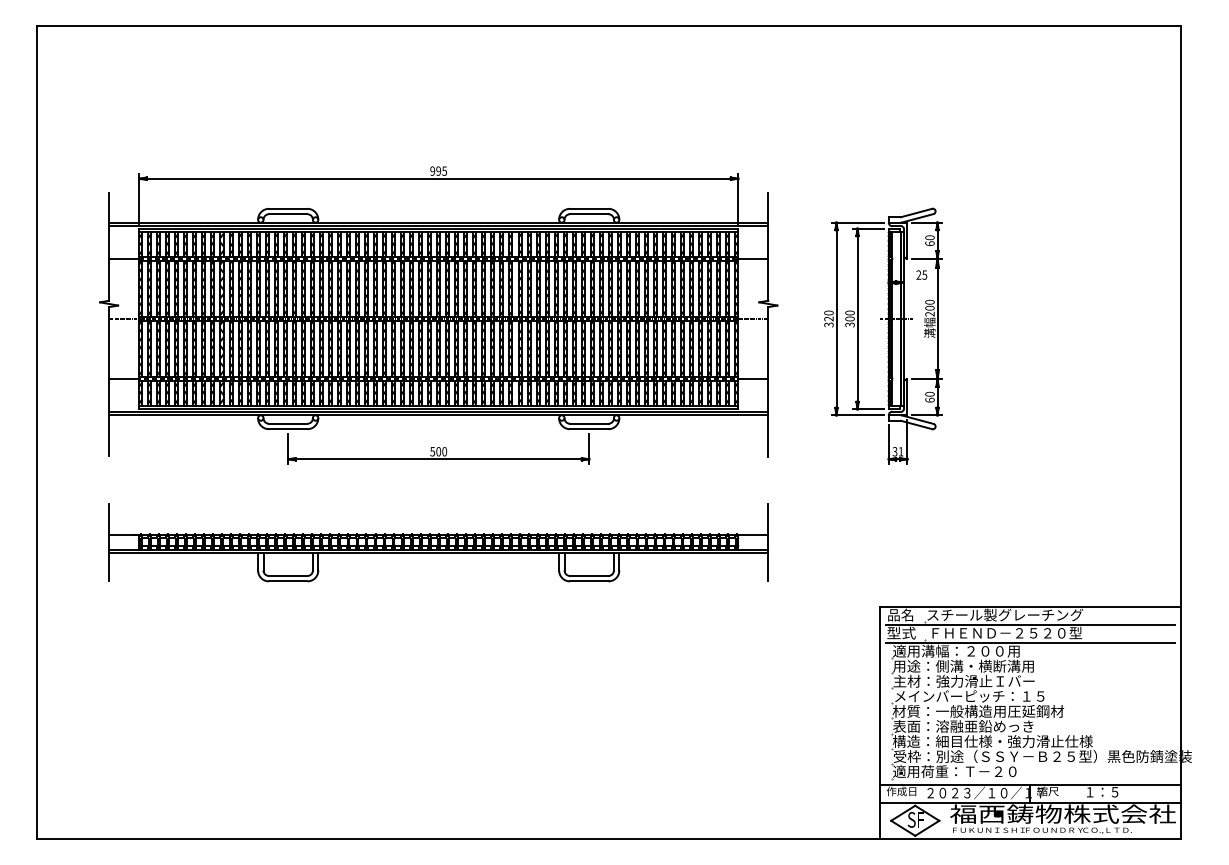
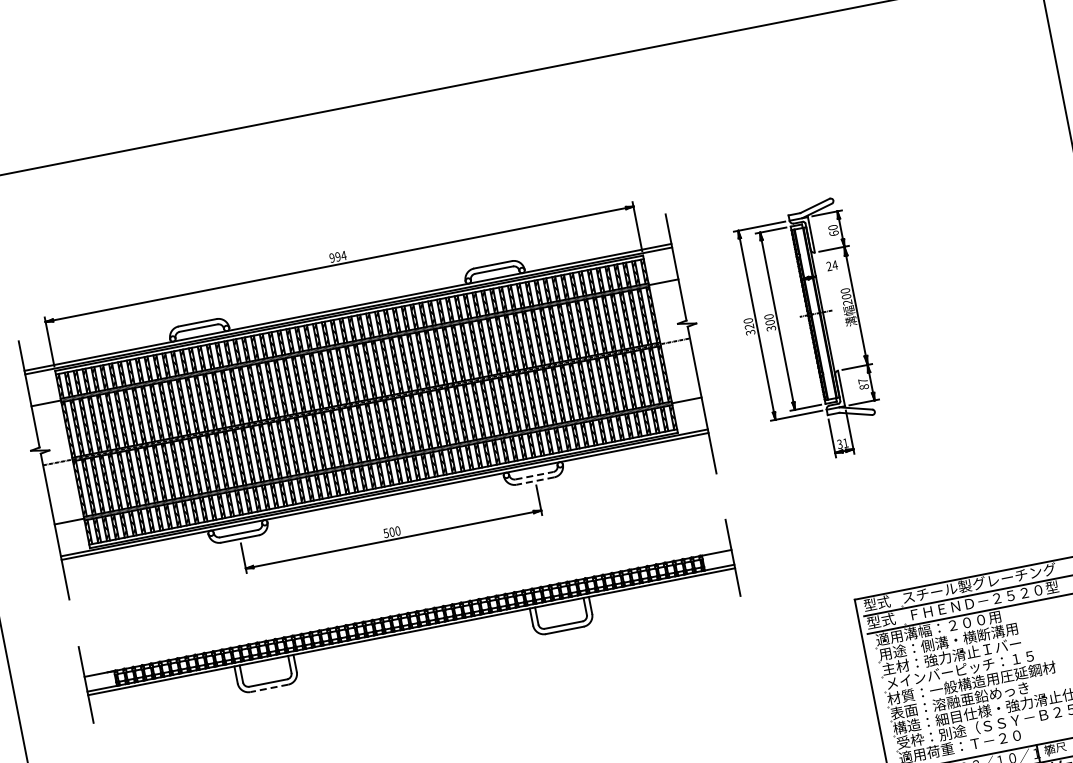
text: (444, 170) -> (343, 255), 995 -> 994
text: (924, 274) -> (834, 264), 25 -> 24
text: (929, 396) -> (863, 383), 60 -> 87
line: (589, 423) -> (534, 475), solid -> dashed
line: (588, 429) -> (534, 481), solid -> dashed
line: (287, 581) -> (268, 688), solid -> dashed
text: (900, 614) -> (876, 602), 品名 -> 型式

